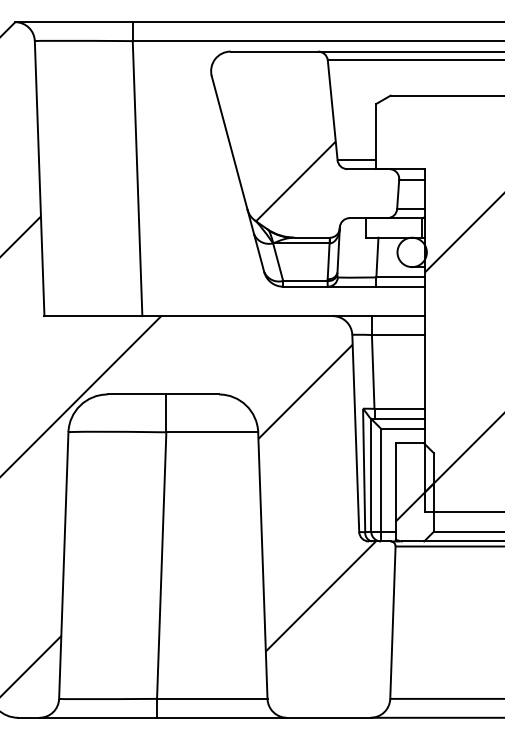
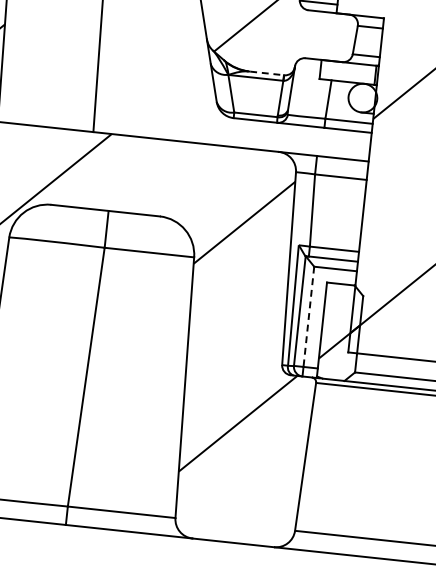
line: (312, 237) -> (267, 73), solid -> dashed
line: (381, 480) -> (309, 317), solid -> dashed

